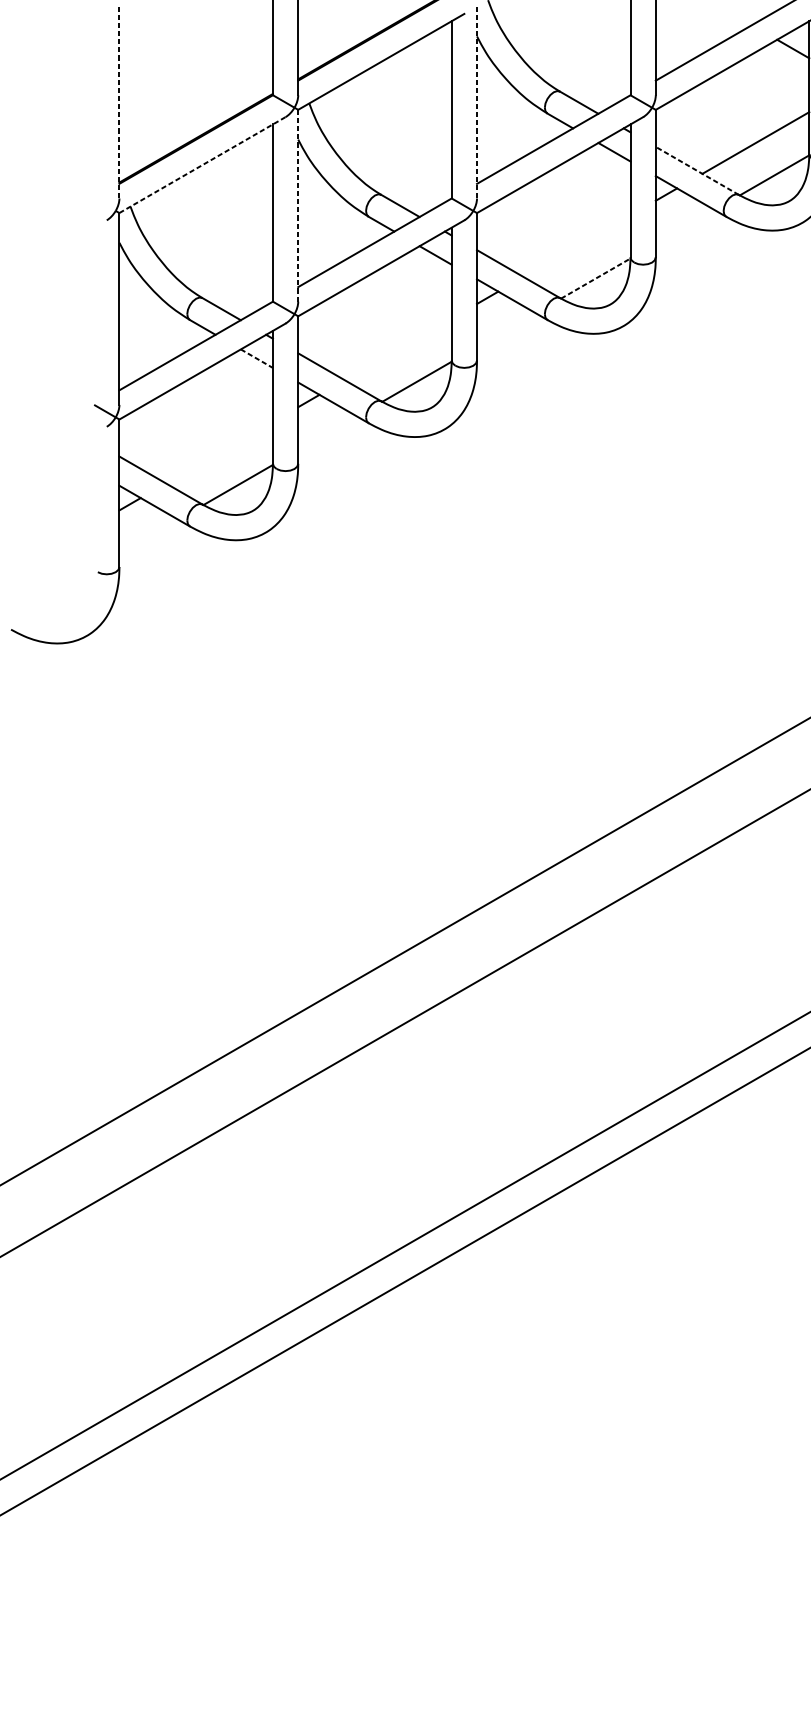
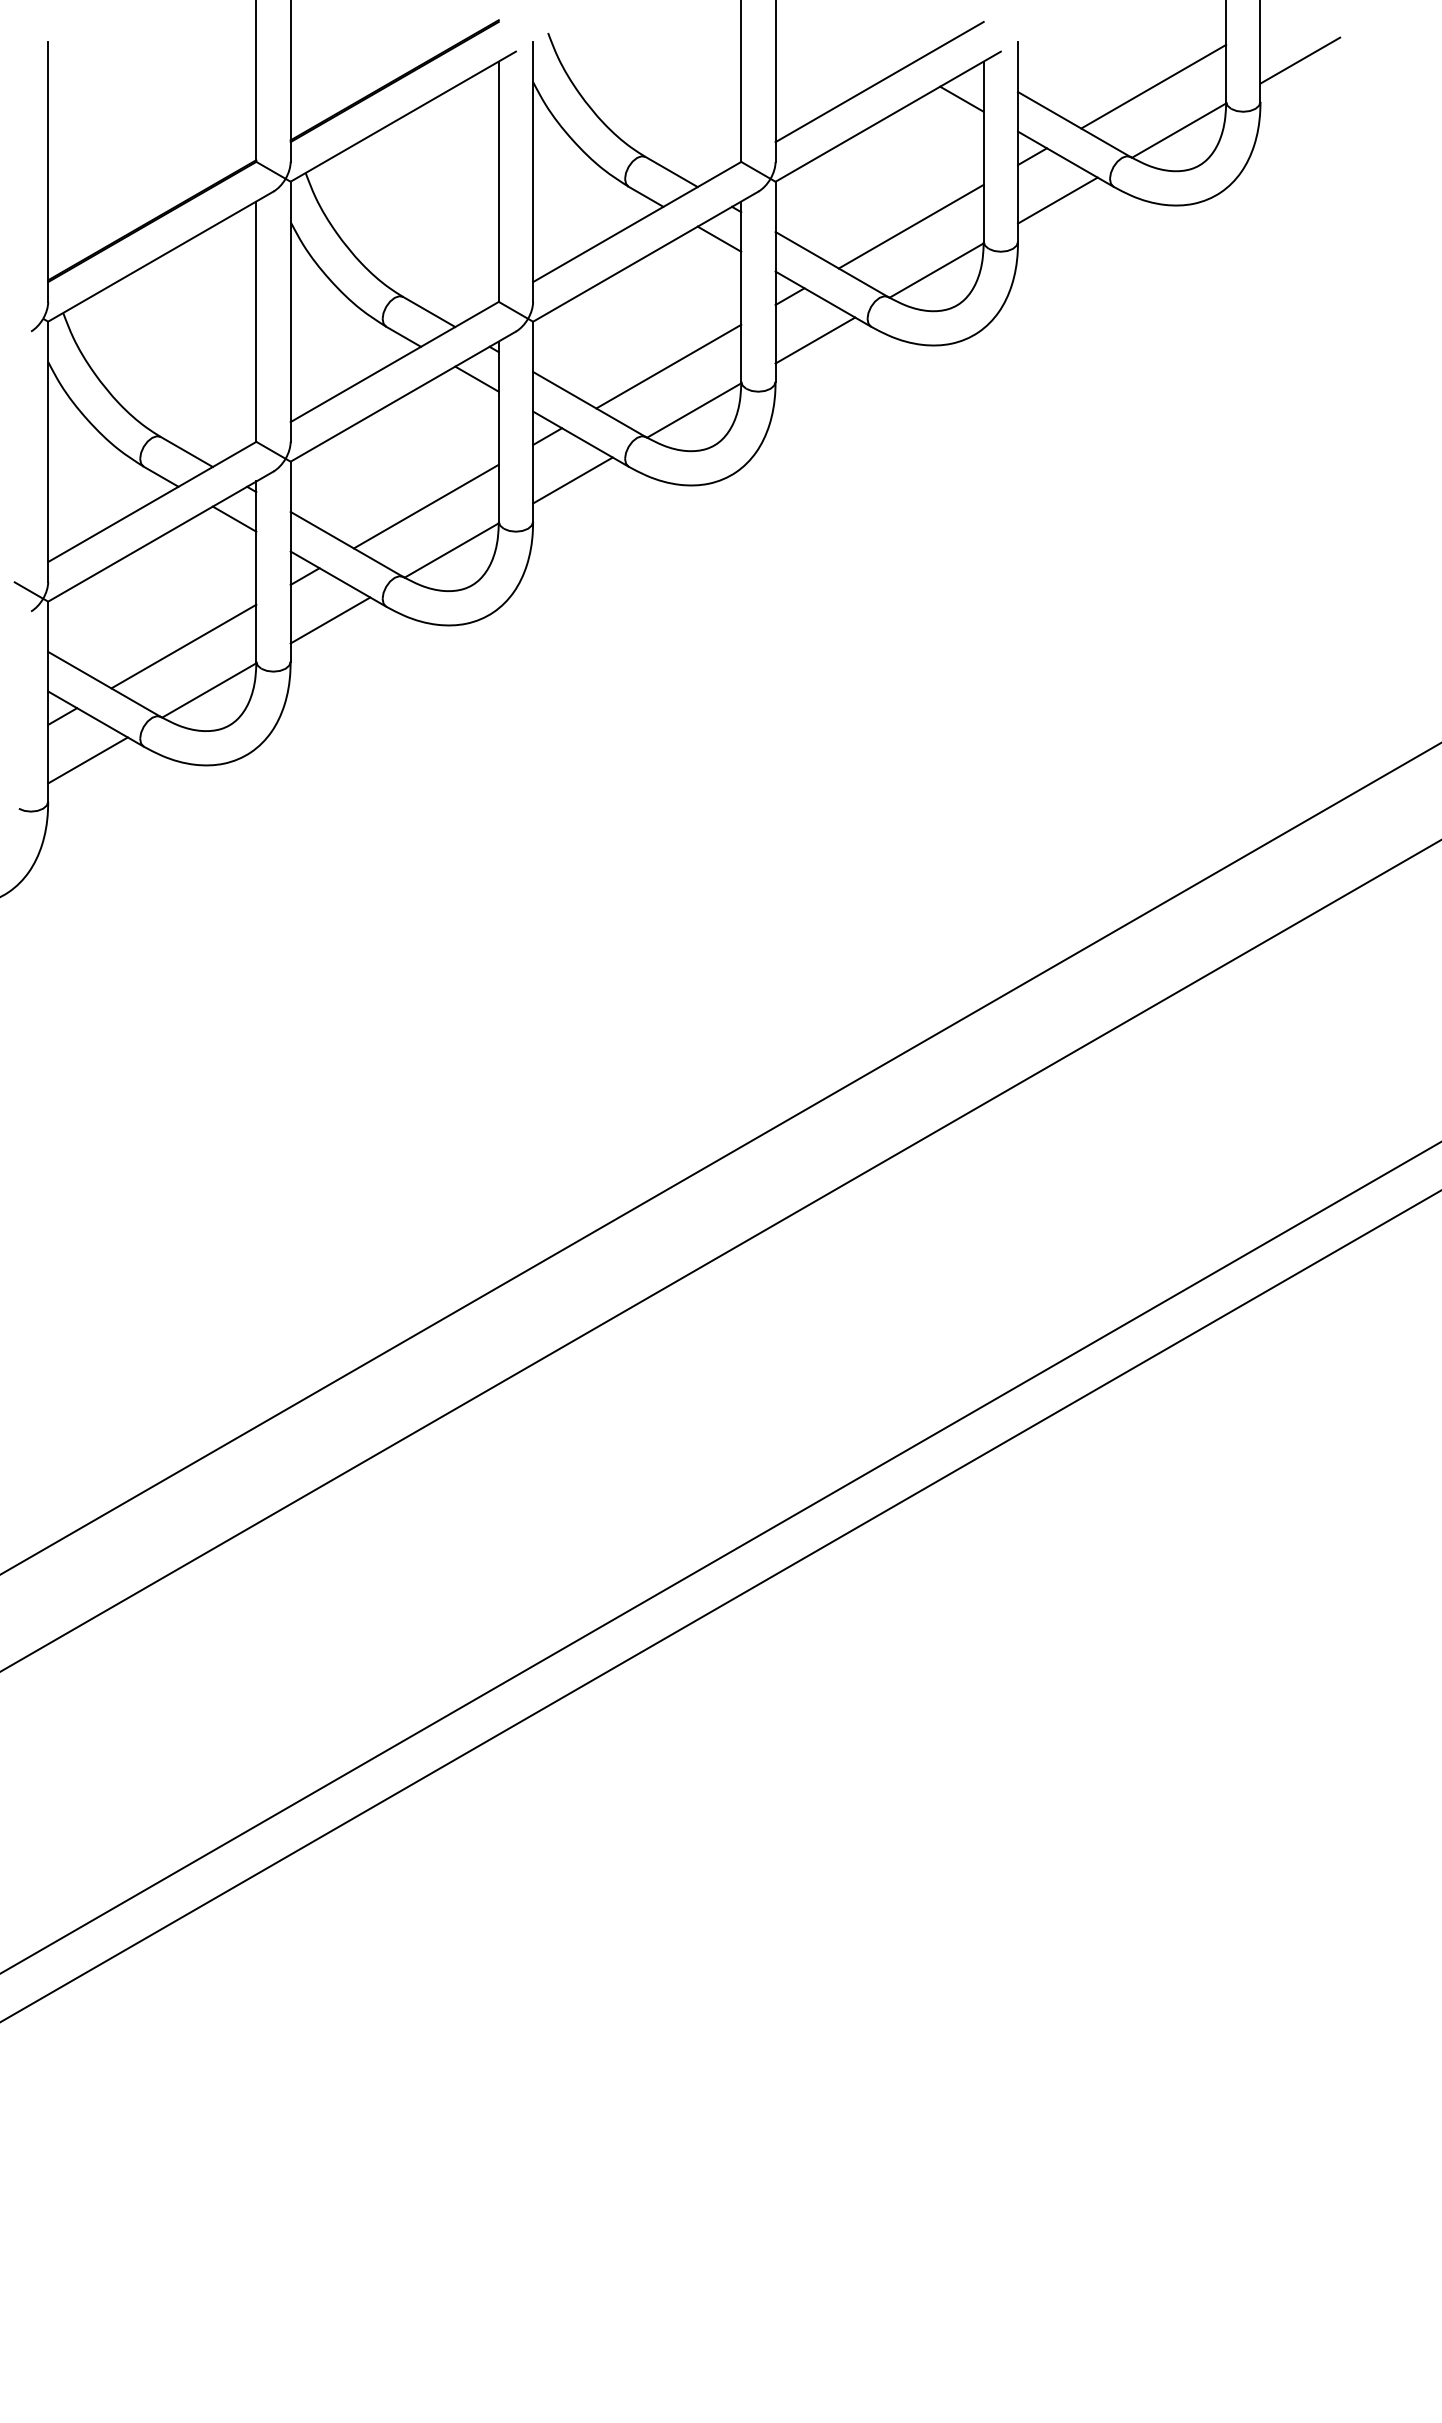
line: (119, 102) -> (48, 171), dashed -> solid
line: (477, 102) -> (533, 171), dashed -> solid
line: (202, 164) -> (161, 256), dashed -> solid
line: (697, 170) -> (831, 264), dashed -> solid
line: (298, 205) -> (290, 311), dashed -> solid
line: (685, 226) -> (815, 340), added
line: (576, 246) -> (668, 366), added
line: (596, 278) -> (694, 410), dashed -> solid
line: (506, 330) -> (572, 480), added
line: (397, 349) -> (425, 506), added
line: (257, 358) -> (235, 519), dashed -> solid
line: (327, 433) -> (330, 620), added
line: (219, 452) -> (183, 646), added
line: (148, 536) -> (87, 760), added

